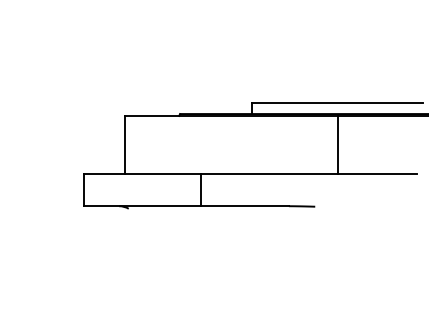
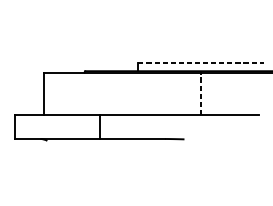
line: (338, 102) -> (201, 62), solid -> dashed
line: (337, 144) -> (200, 93), solid -> dashed

